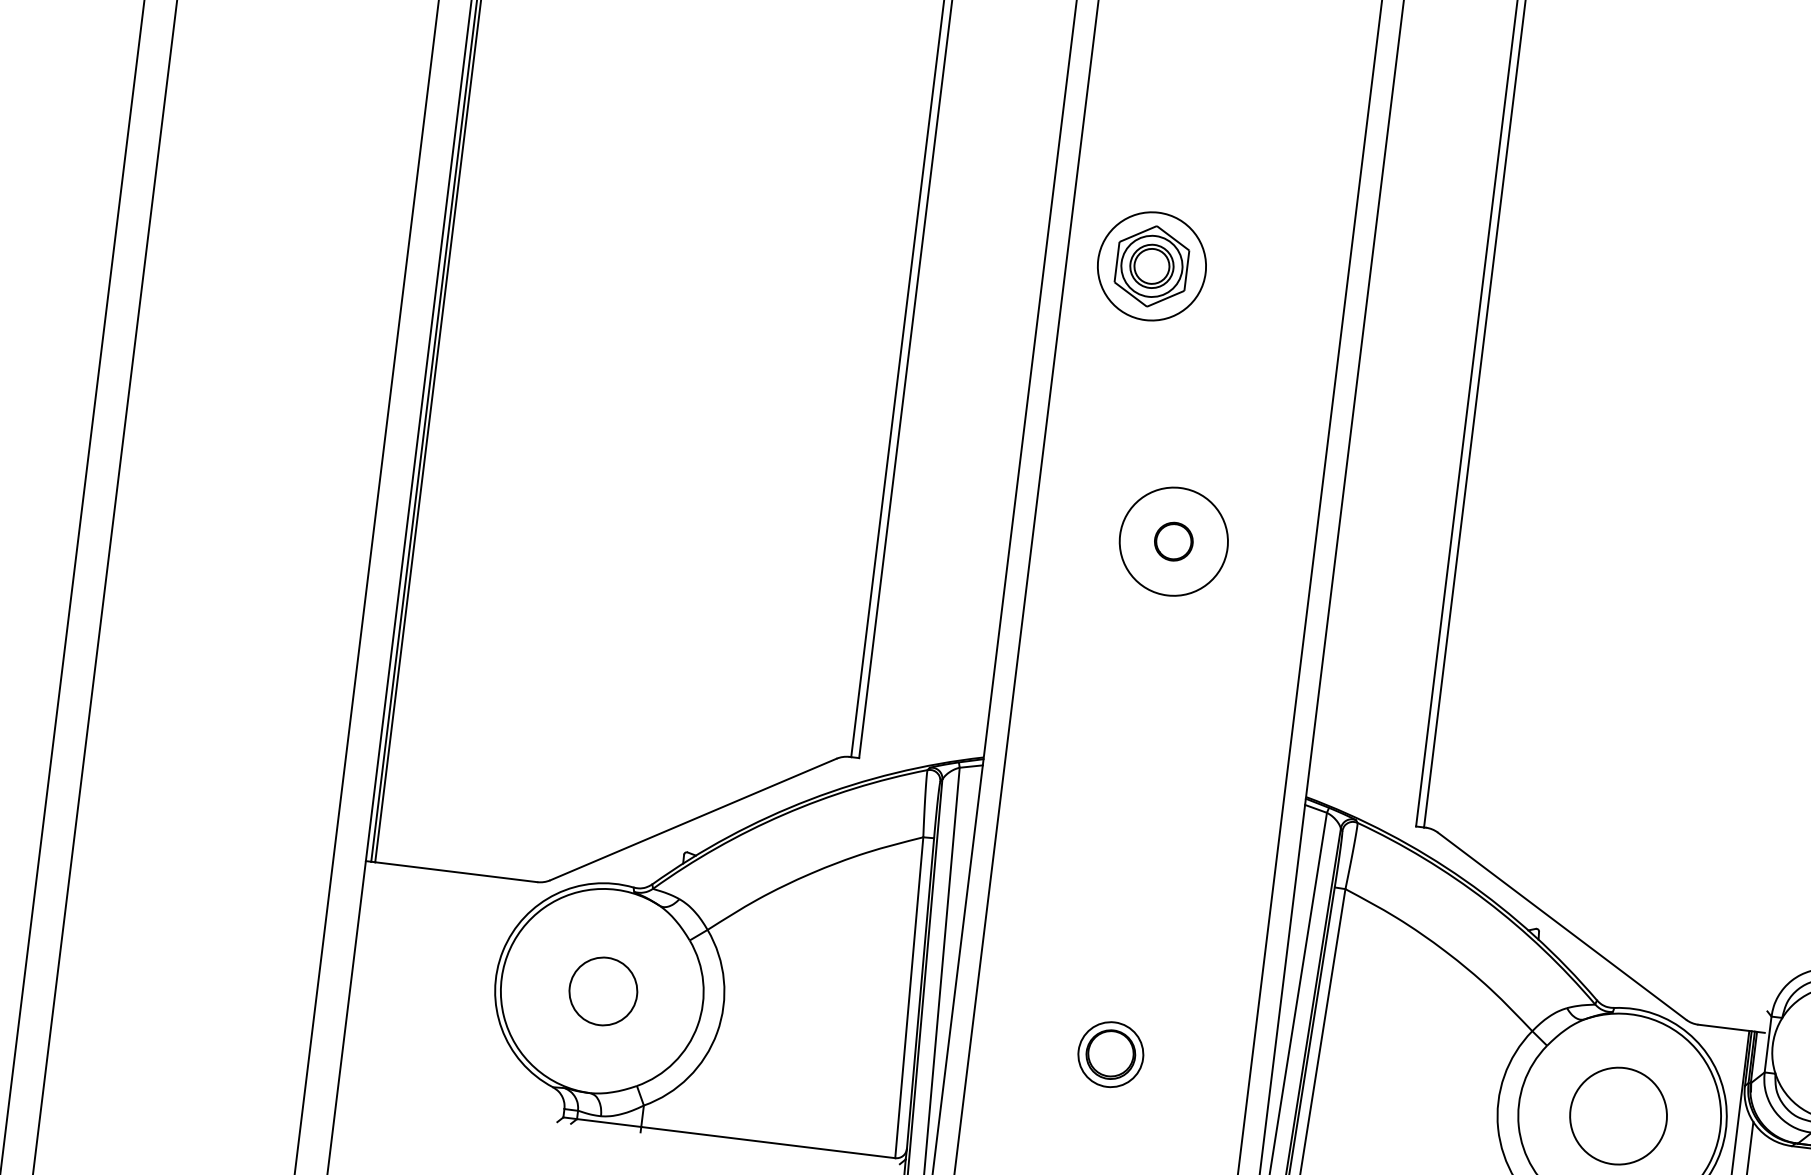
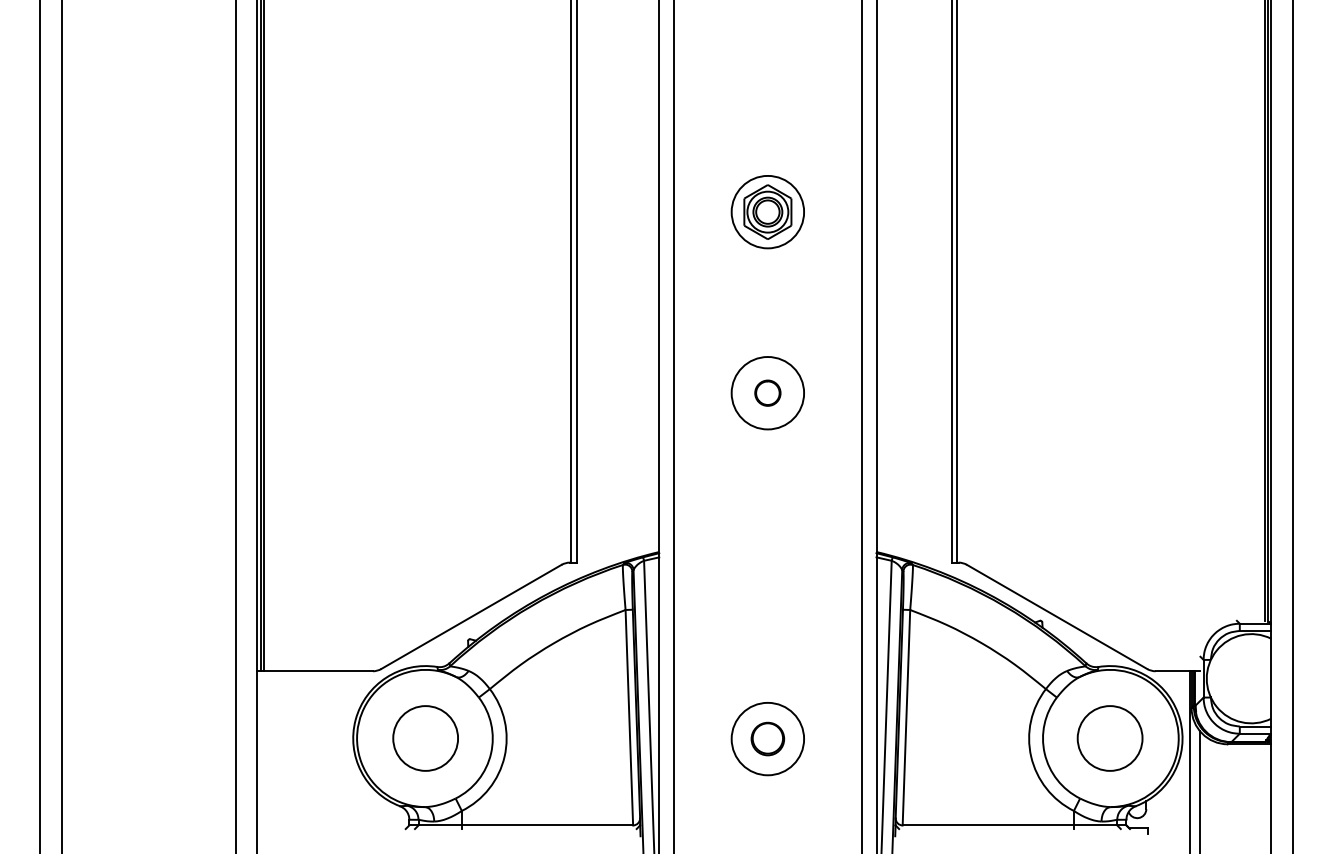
part: (1151, 266) -> (767, 212), moved
circle: (603, 991) -> (425, 738), size x1.43
circle: (1110, 1053) -> (767, 738), size x1.67

